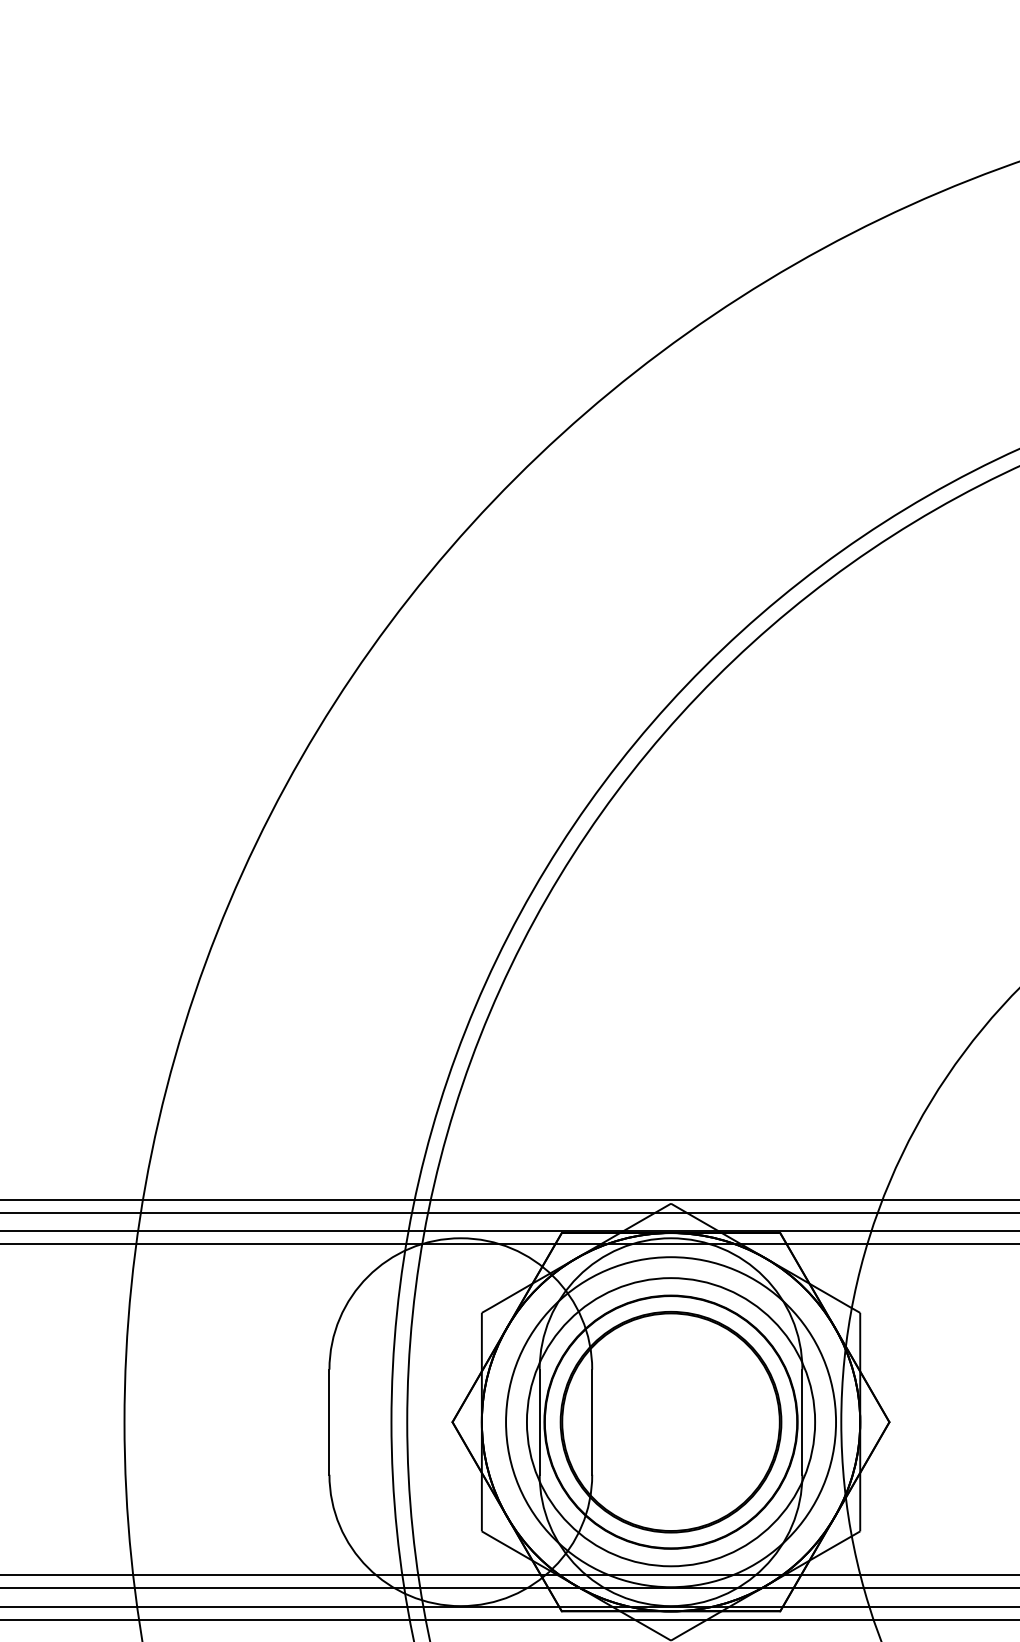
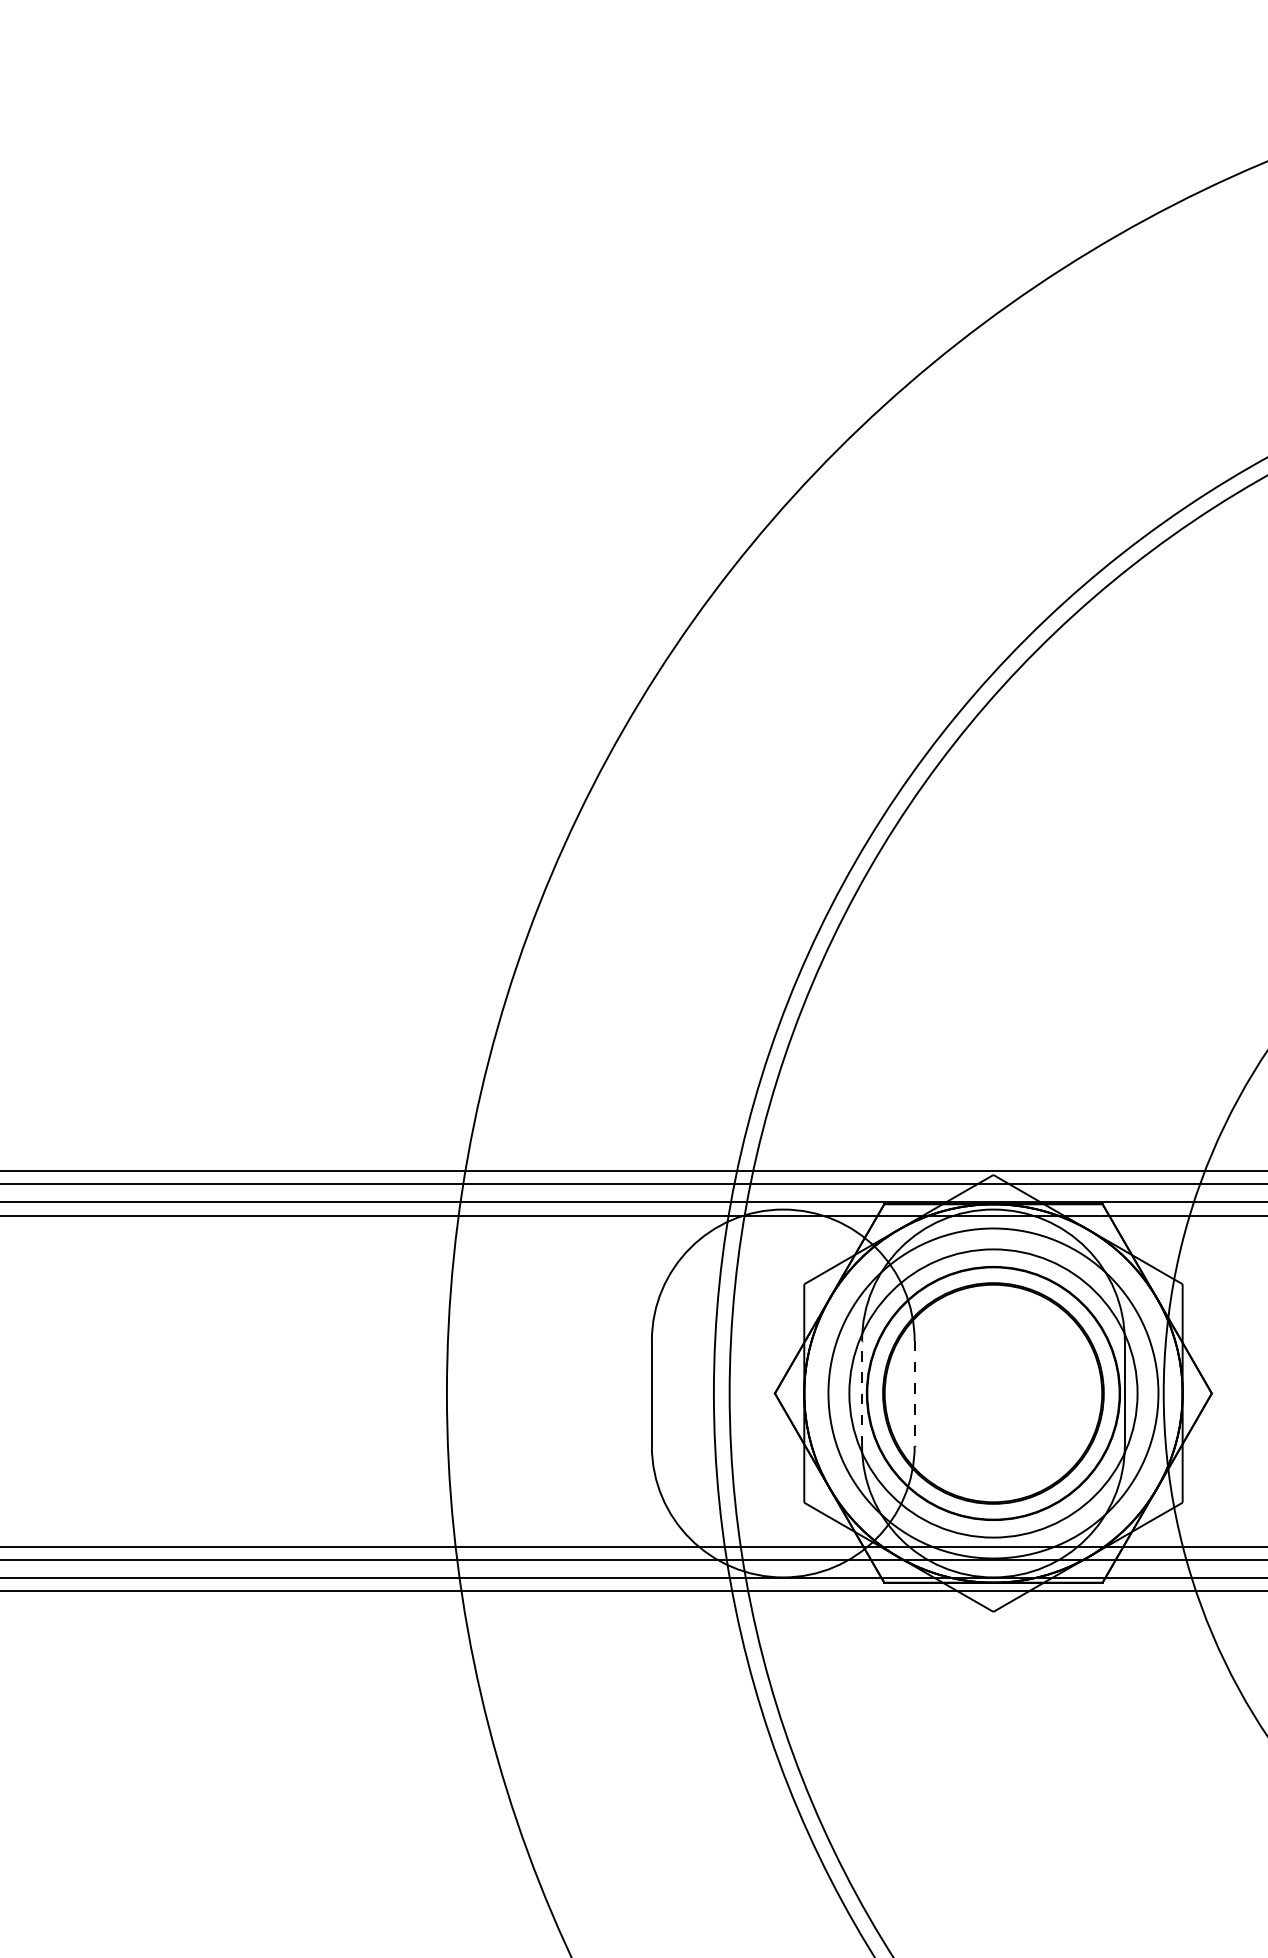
line: (540, 1422) -> (862, 1393), solid -> dashed
line: (592, 1422) -> (914, 1393), solid -> dashed

